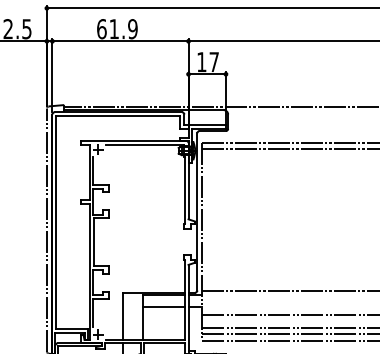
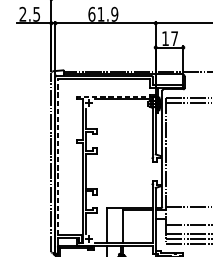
line: (133, 140) -> (115, 96), solid -> dashed
line: (56, 222) -> (58, 156), solid -> dashed
line: (163, 307) -> (137, 219), removed

